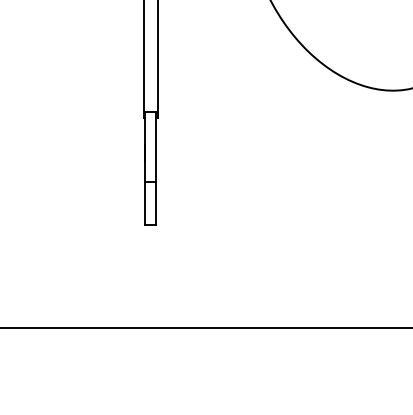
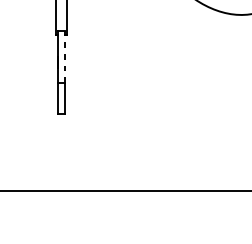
line: (156, 146) -> (65, 56), solid -> dashed

